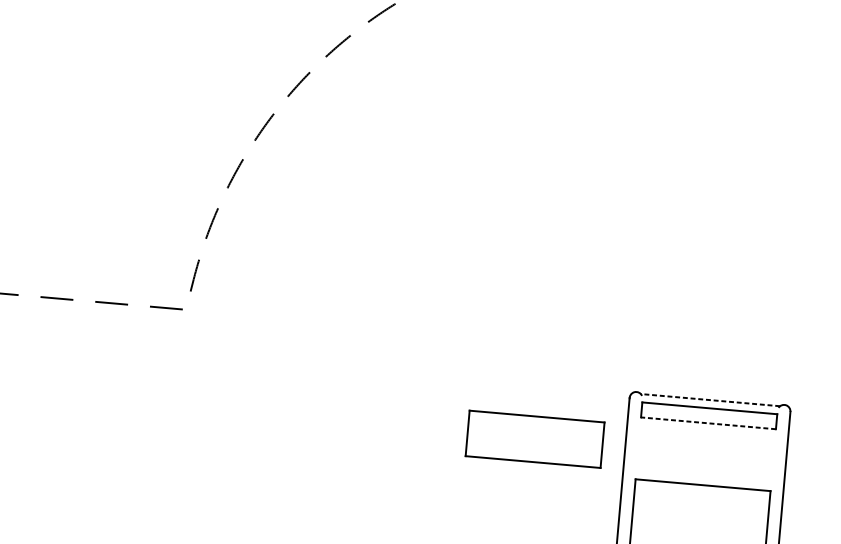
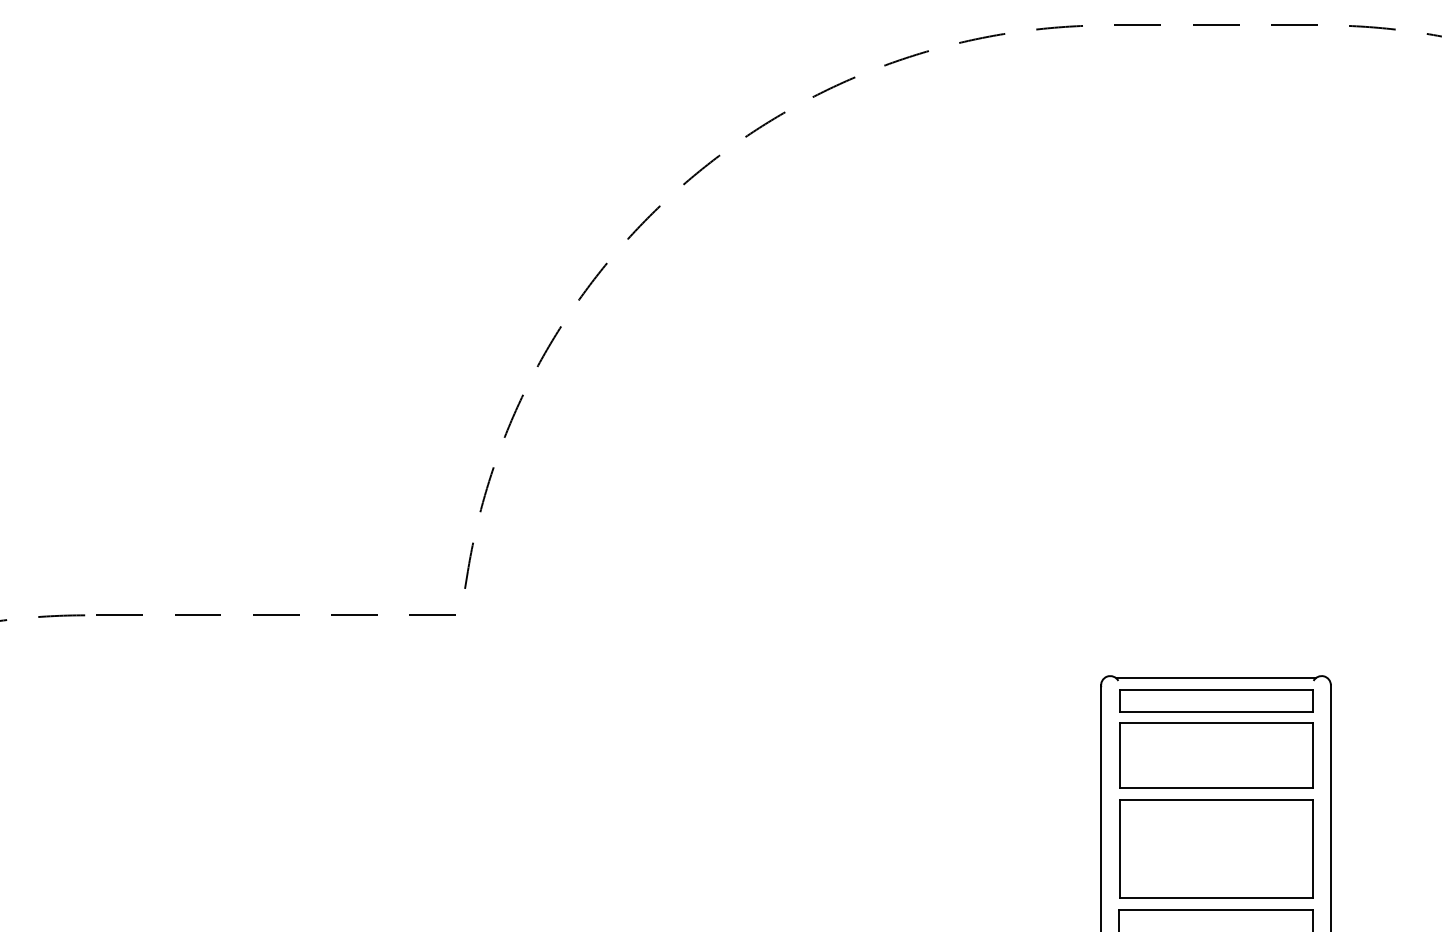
line: (710, 400) -> (1216, 678), dashed -> solid
line: (708, 423) -> (1215, 711), dashed -> solid
part: (535, 439) -> (1216, 755), moved

